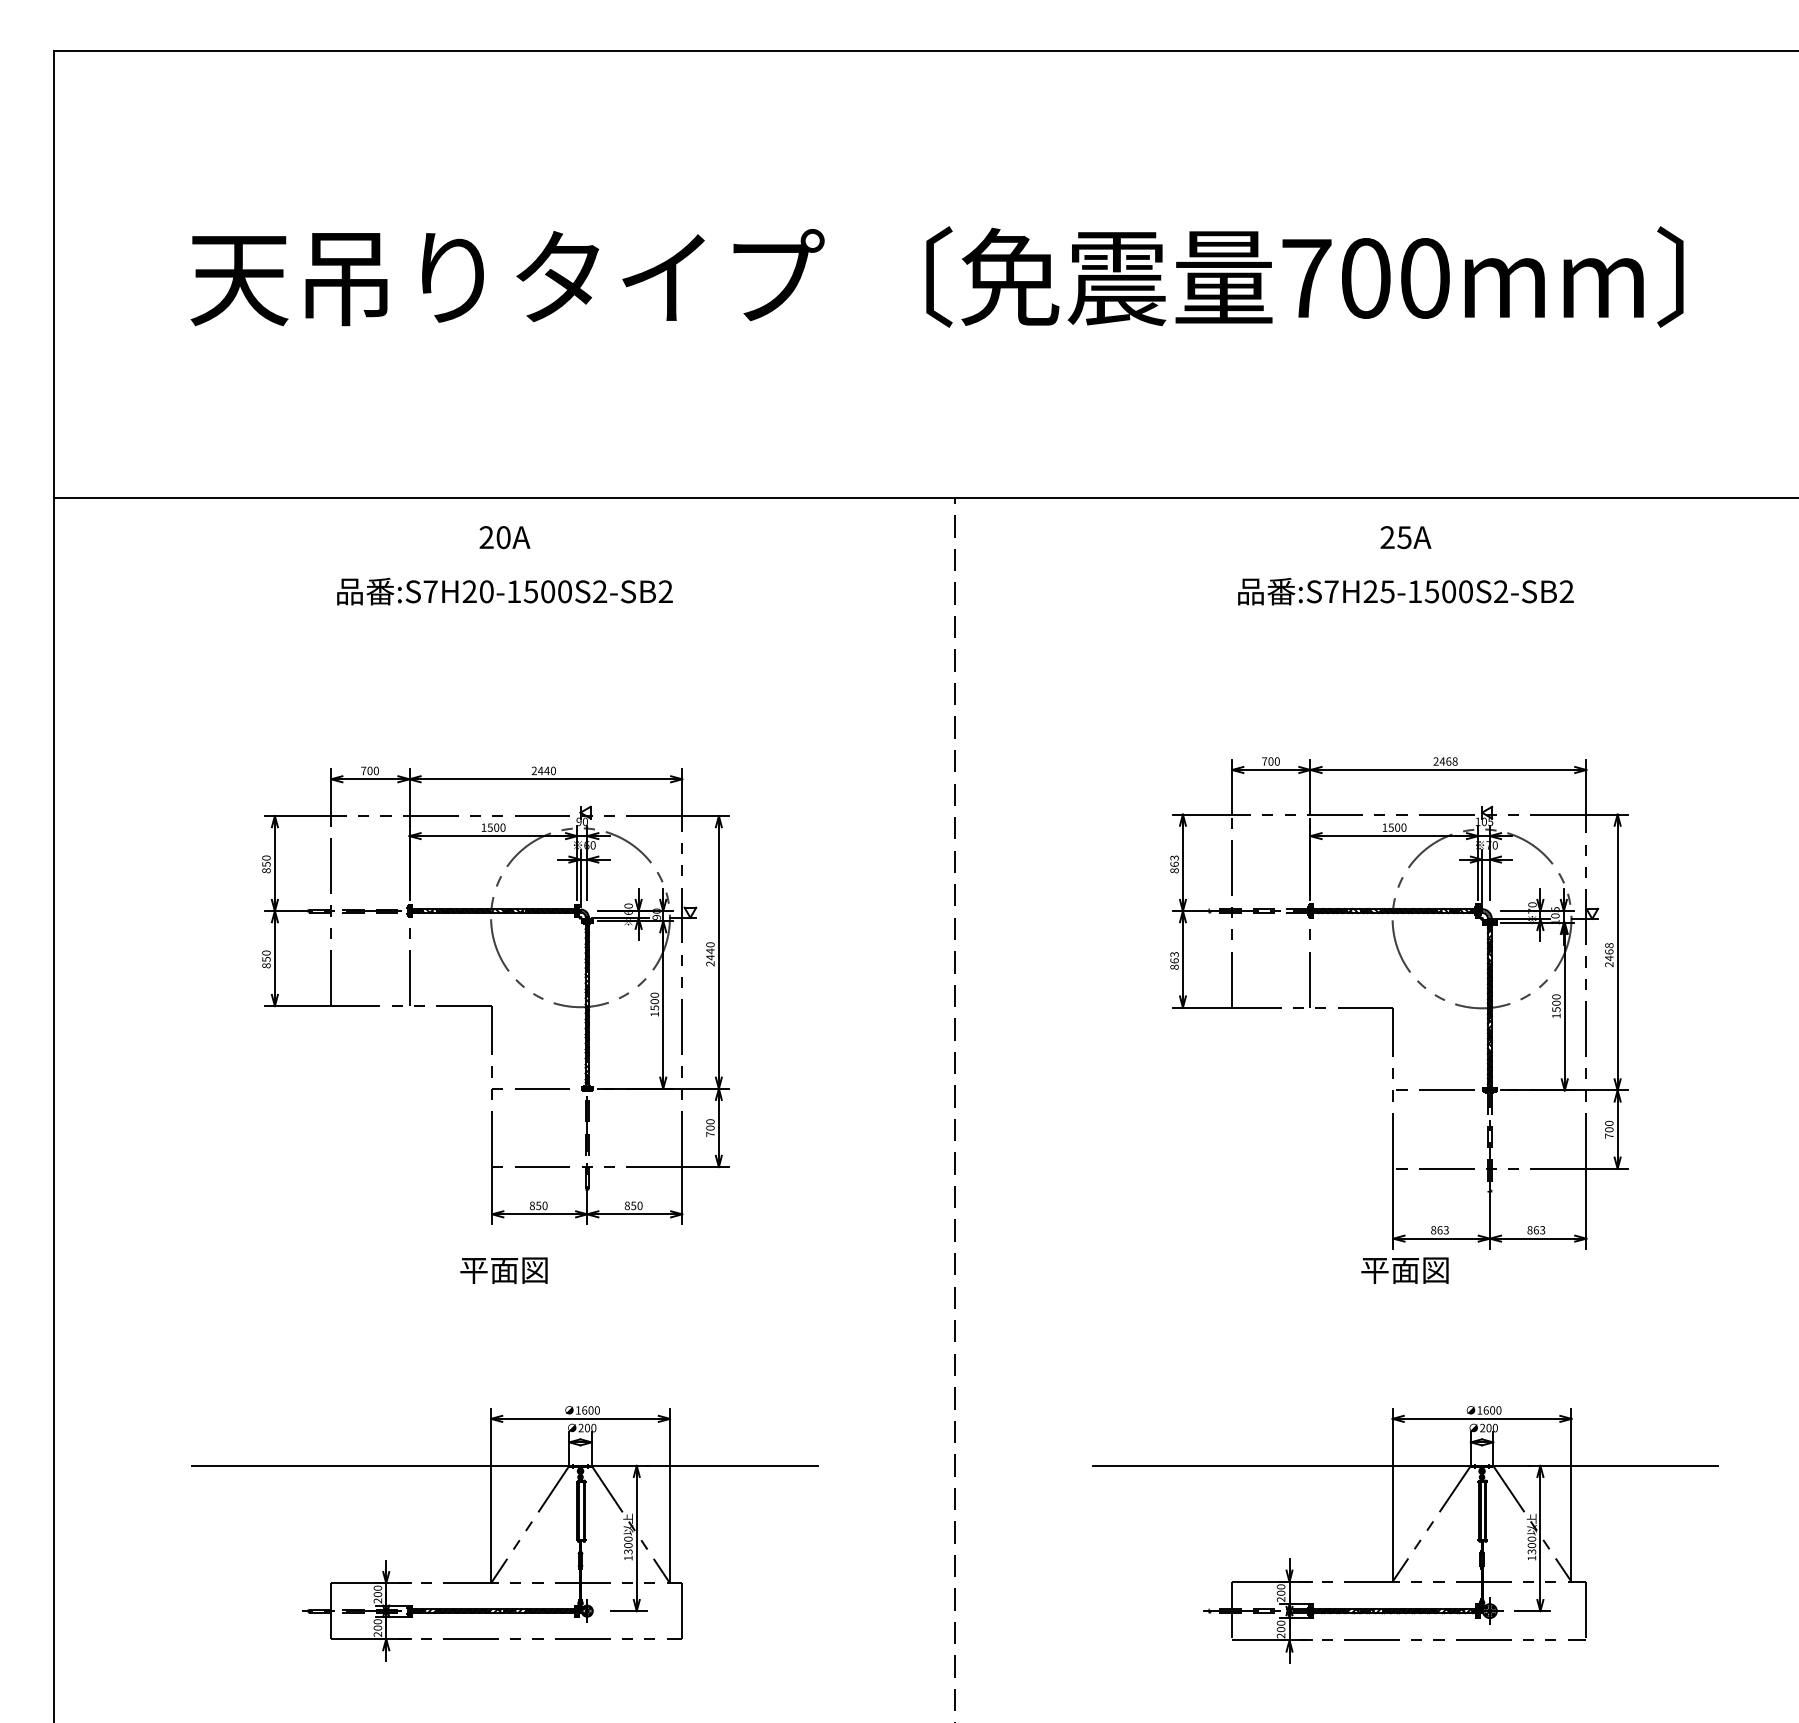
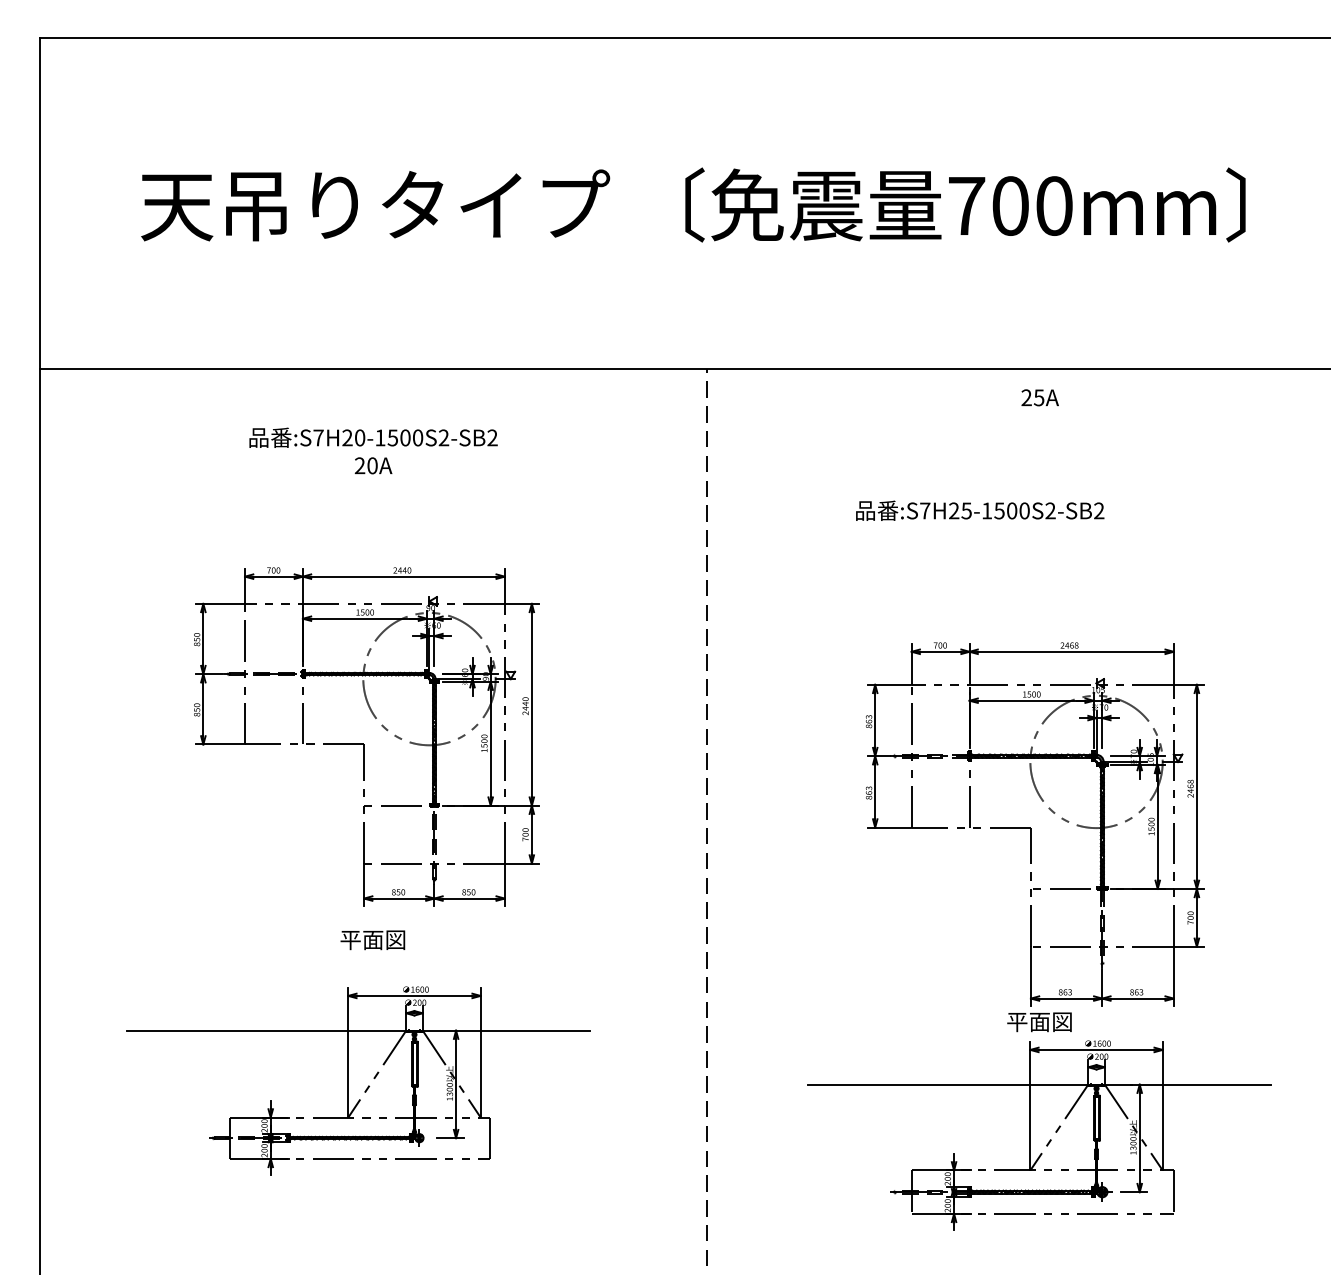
text: (504, 537) -> (373, 465), moved
text: (1406, 591) -> (980, 510), moved
part: (1398, 1020) -> (1034, 837), moved
part: (491, 1533) -> (348, 1080), moved

